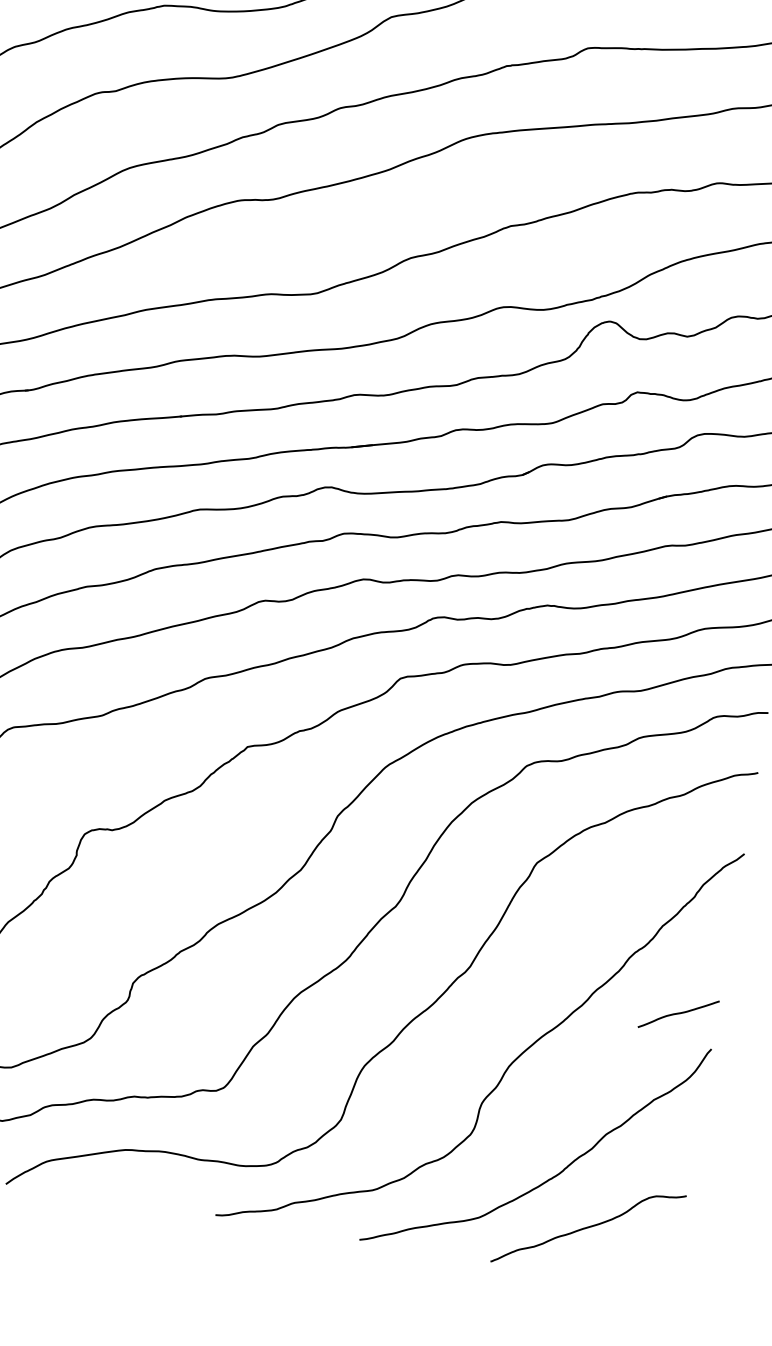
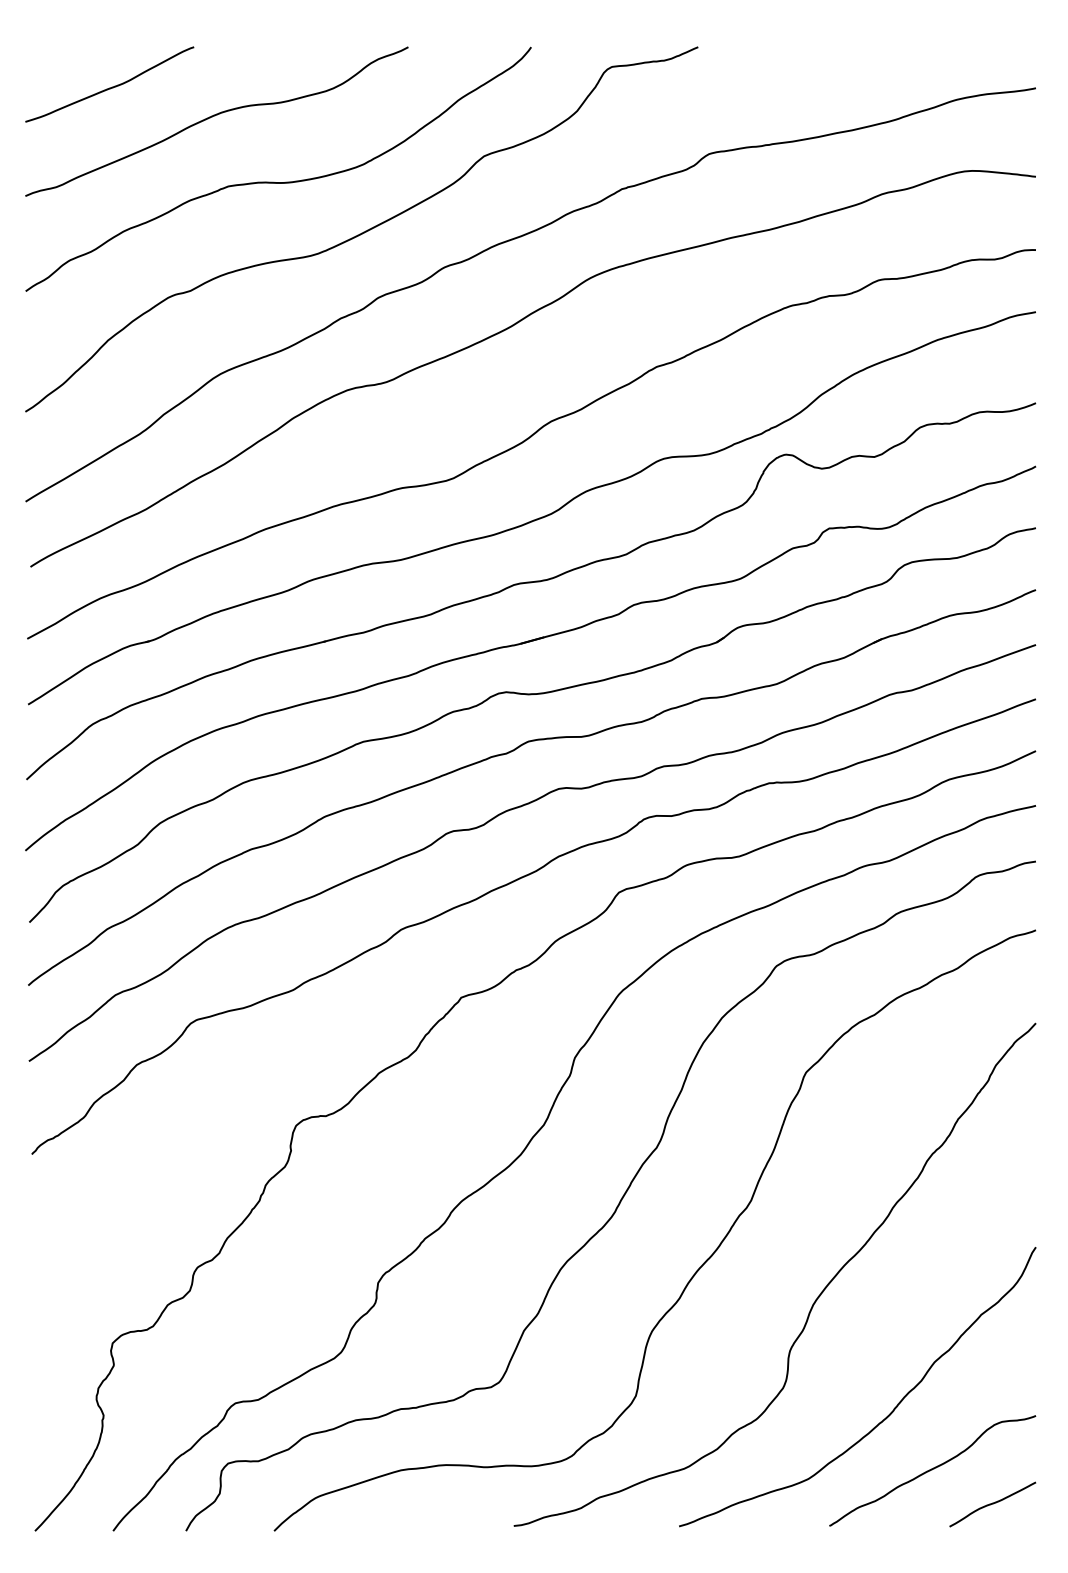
curve: (678, 1014) -> (992, 1504), moved

